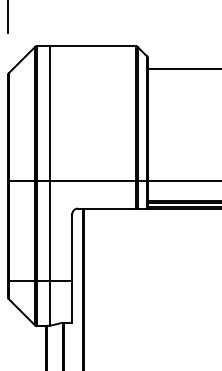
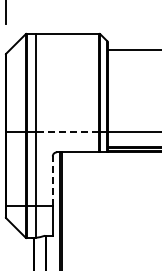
line: (92, 180) -> (67, 131), solid -> dashed
line: (71, 247) -> (52, 180), solid -> dashed

